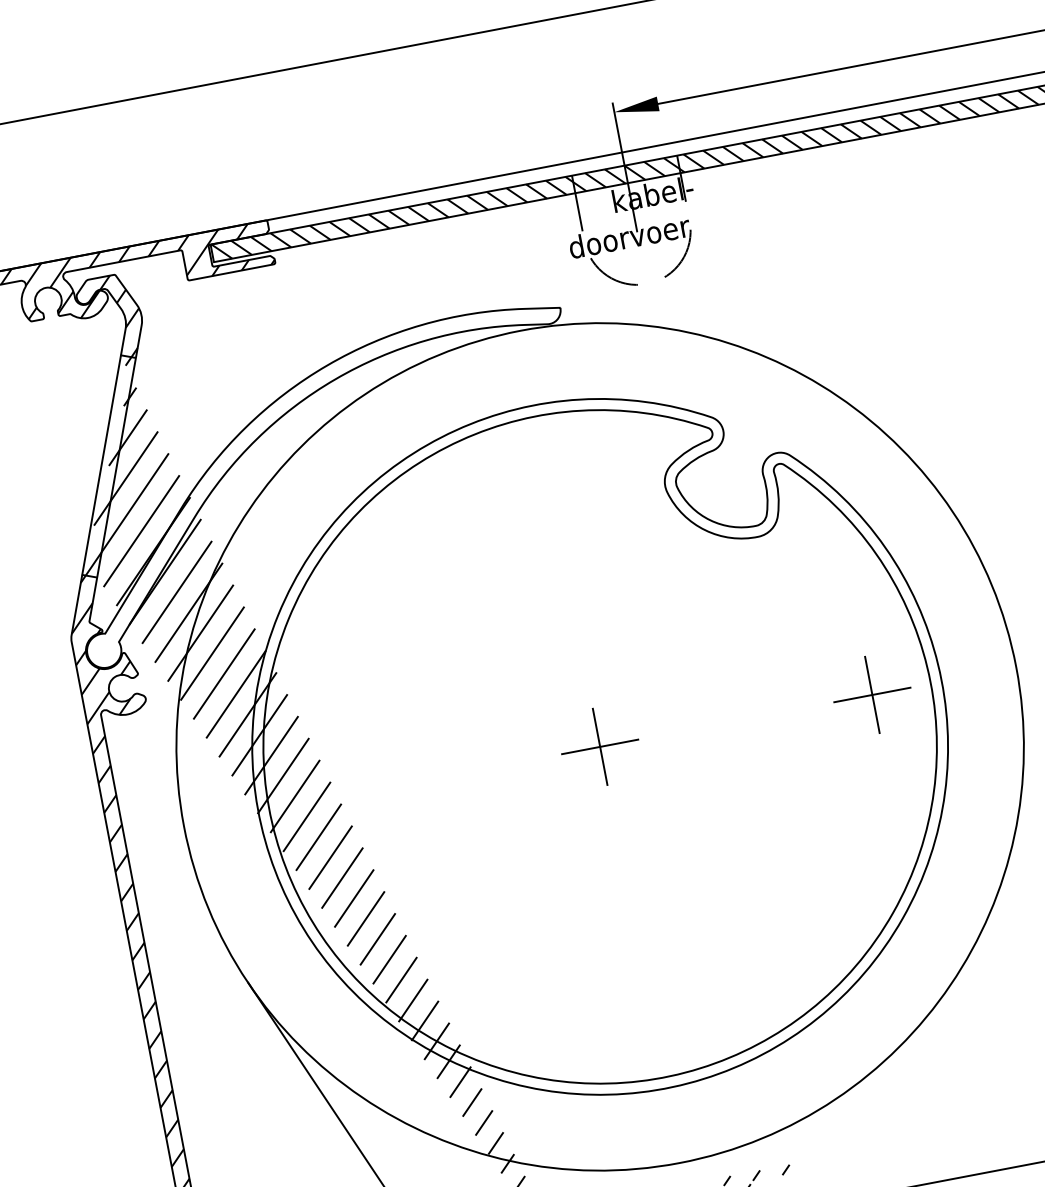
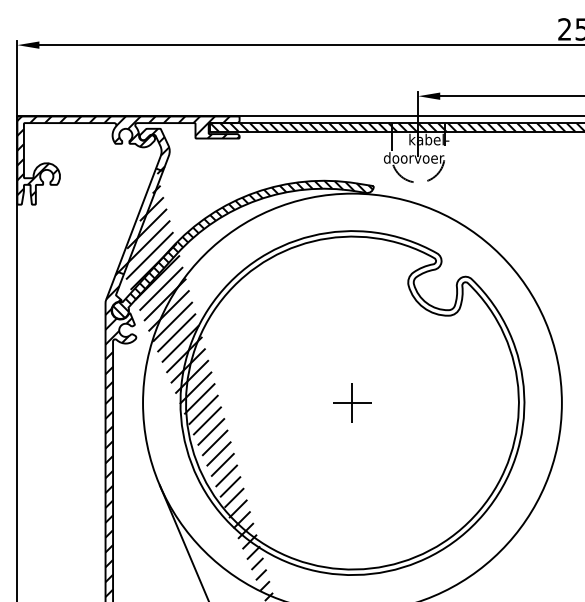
hatch: (323, 481) -> (242, 248), added
part: (872, 693) -> (489, 402), removed

